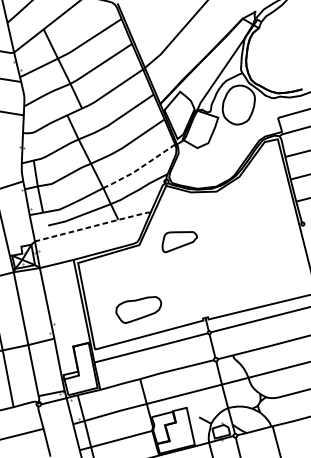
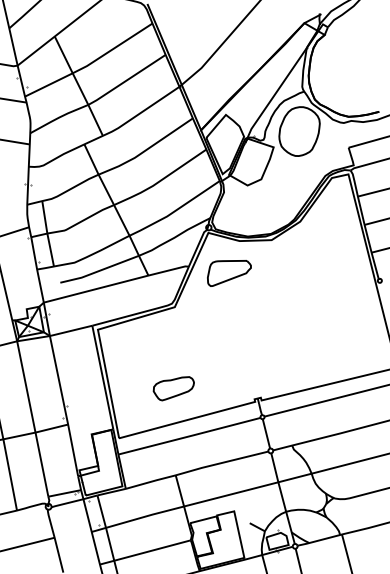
line: (139, 168) -> (174, 211), dashed -> solid
line: (93, 226) -> (117, 283), dashed -> solid
part: (179, 242) -> (229, 273), moved
part: (138, 309) -> (173, 388), size x0.71

